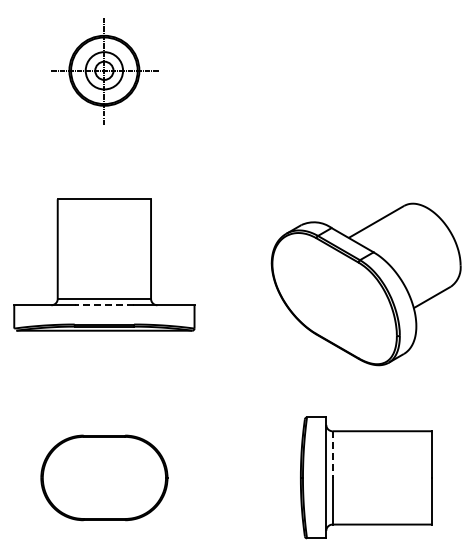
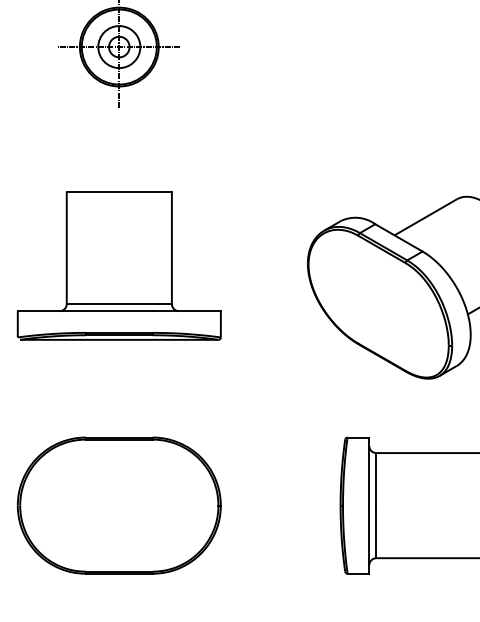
line: (104, 305) -> (119, 311), dashed -> solid
line: (332, 455) -> (376, 480), dashed -> solid
part: (104, 477) -> (119, 505), size x1.43

